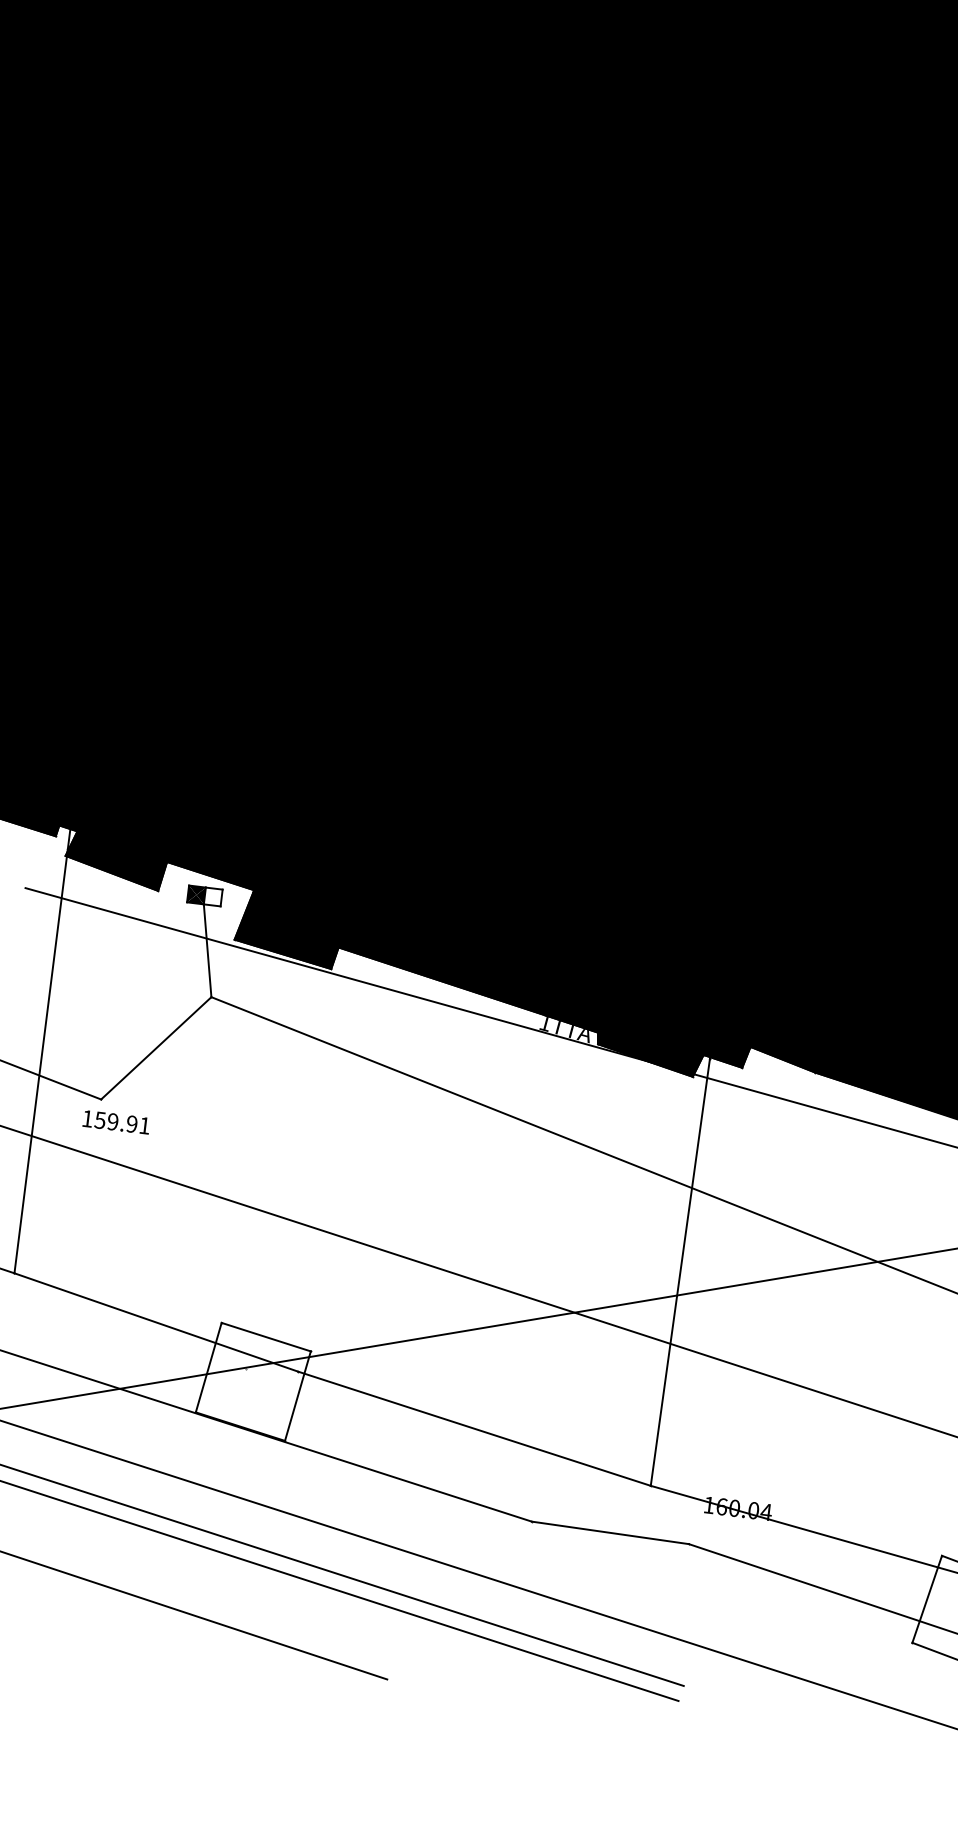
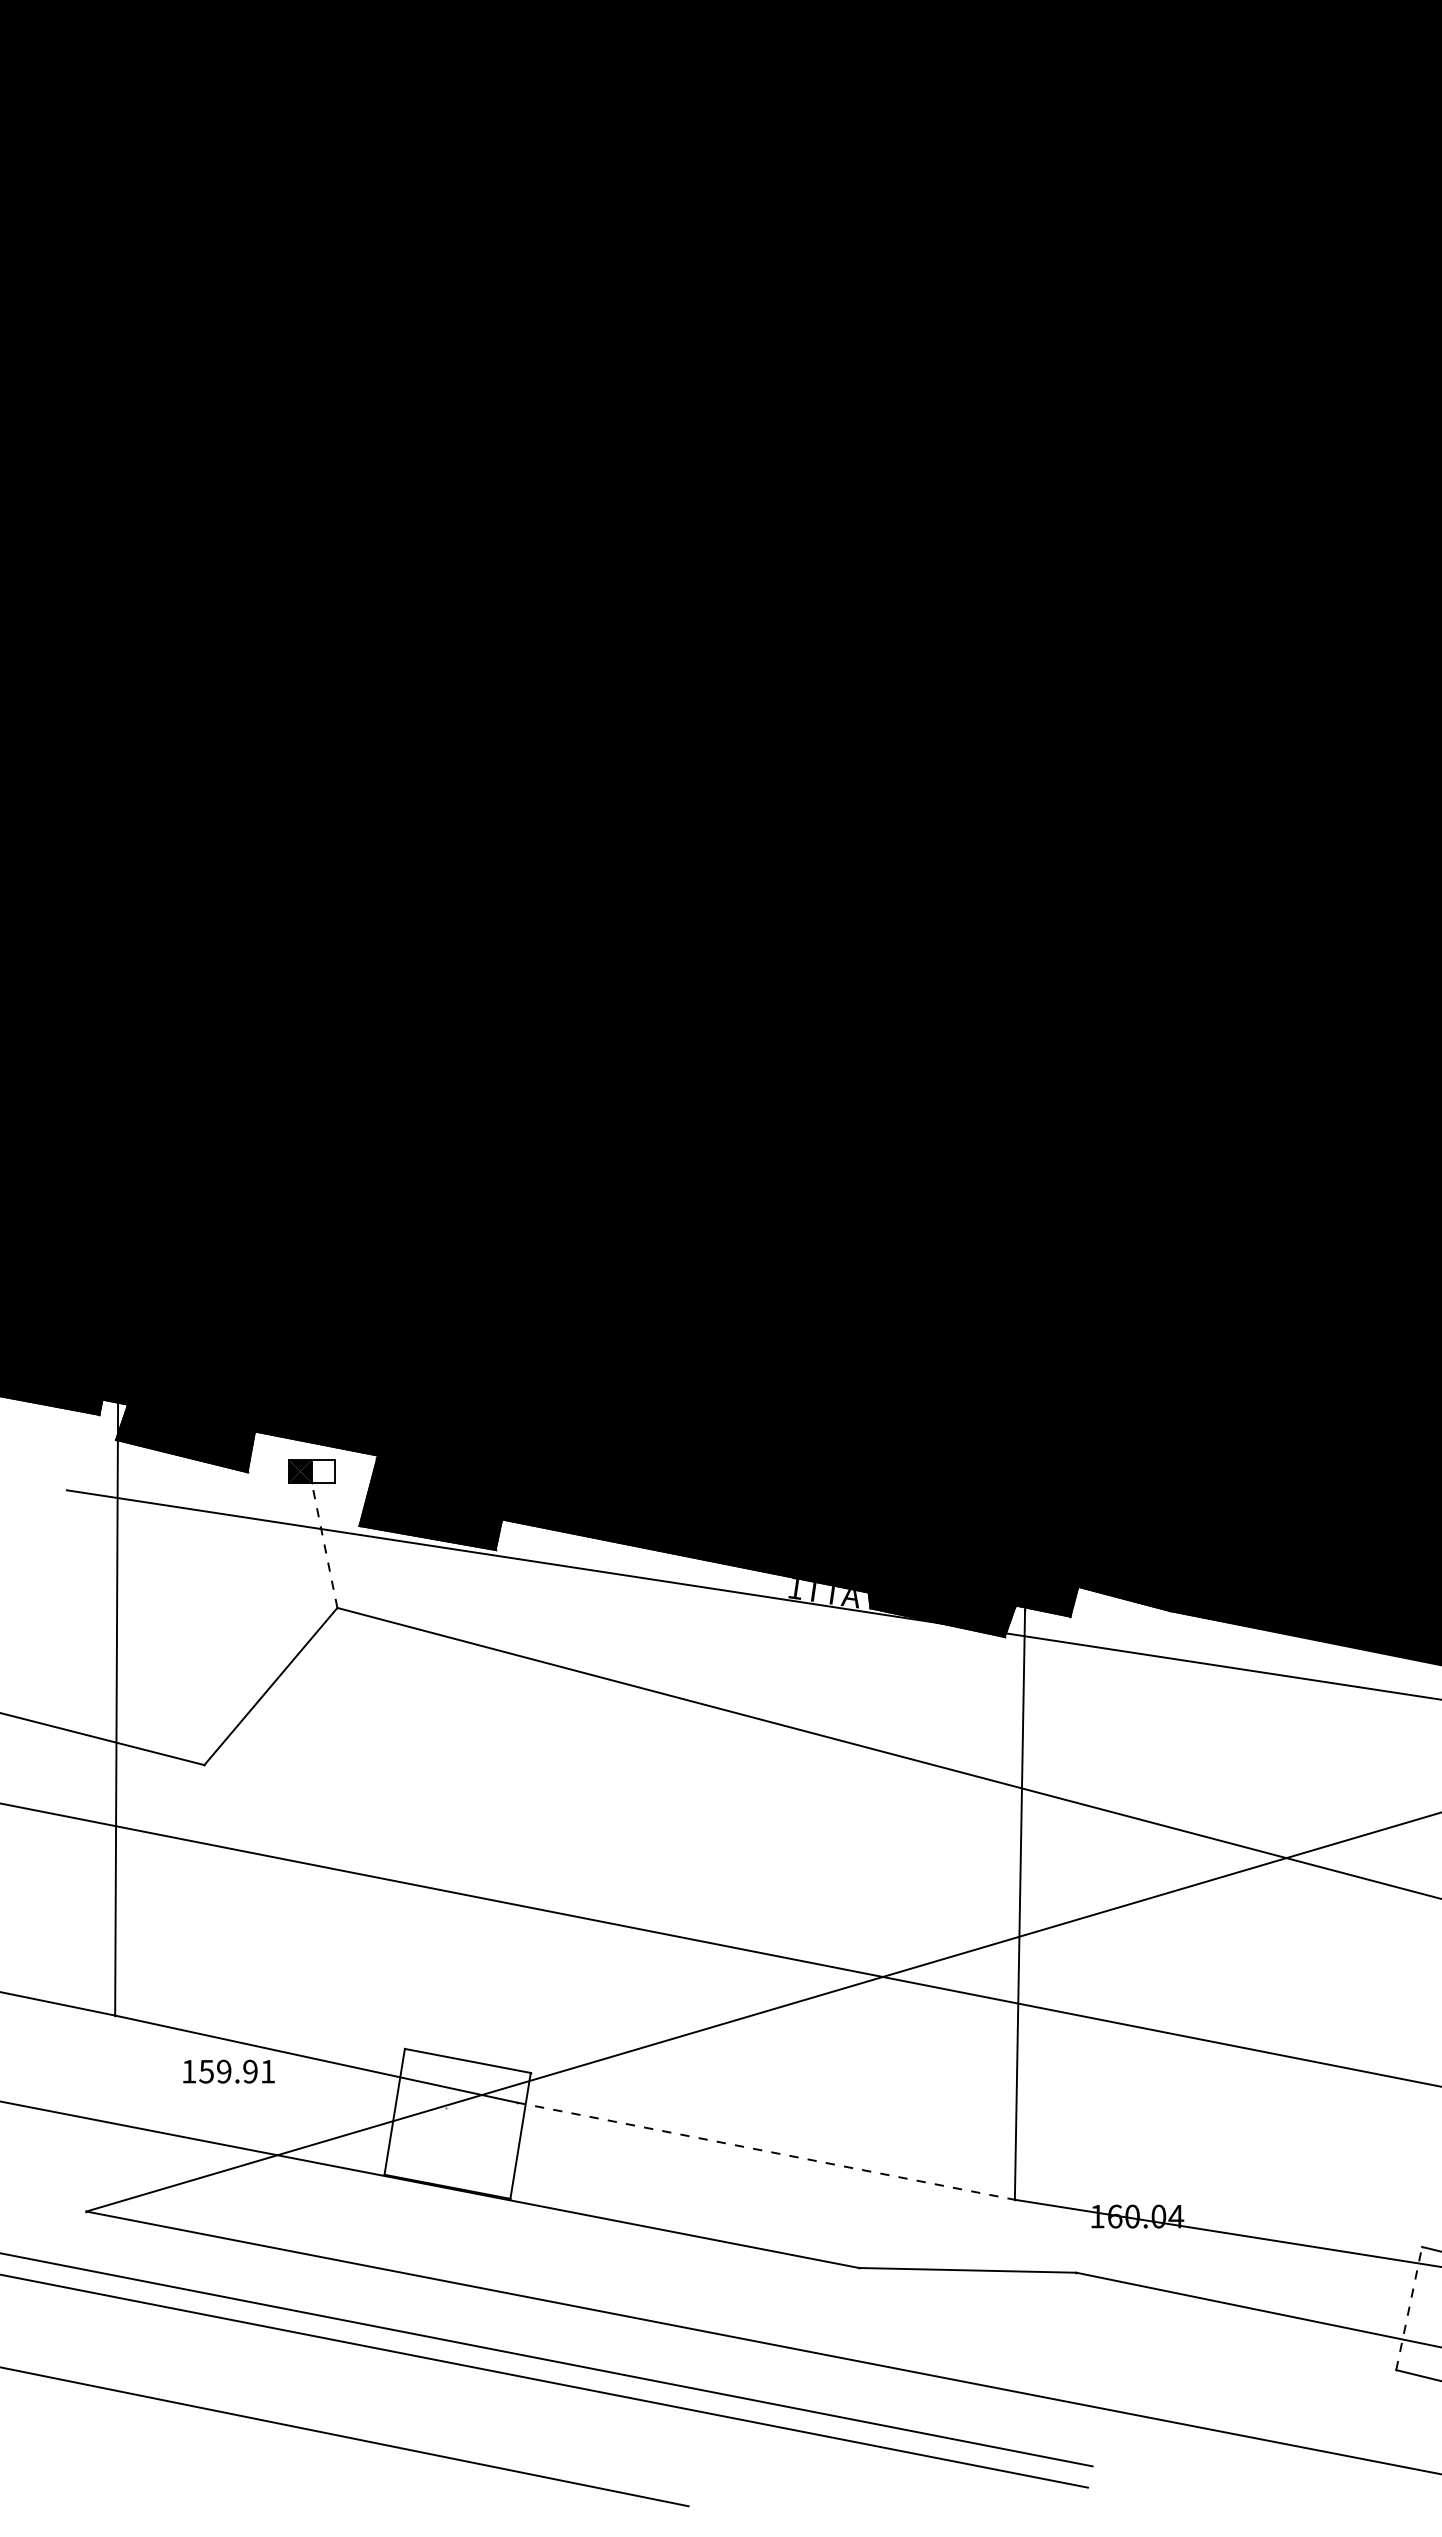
line: (207, 950) -> (324, 1545), solid -> dashed
text: (116, 1122) -> (228, 2071), moved
line: (474, 1428) -> (765, 2151), solid -> dashed
line: (927, 1599) -> (1409, 2308), solid -> dashed

